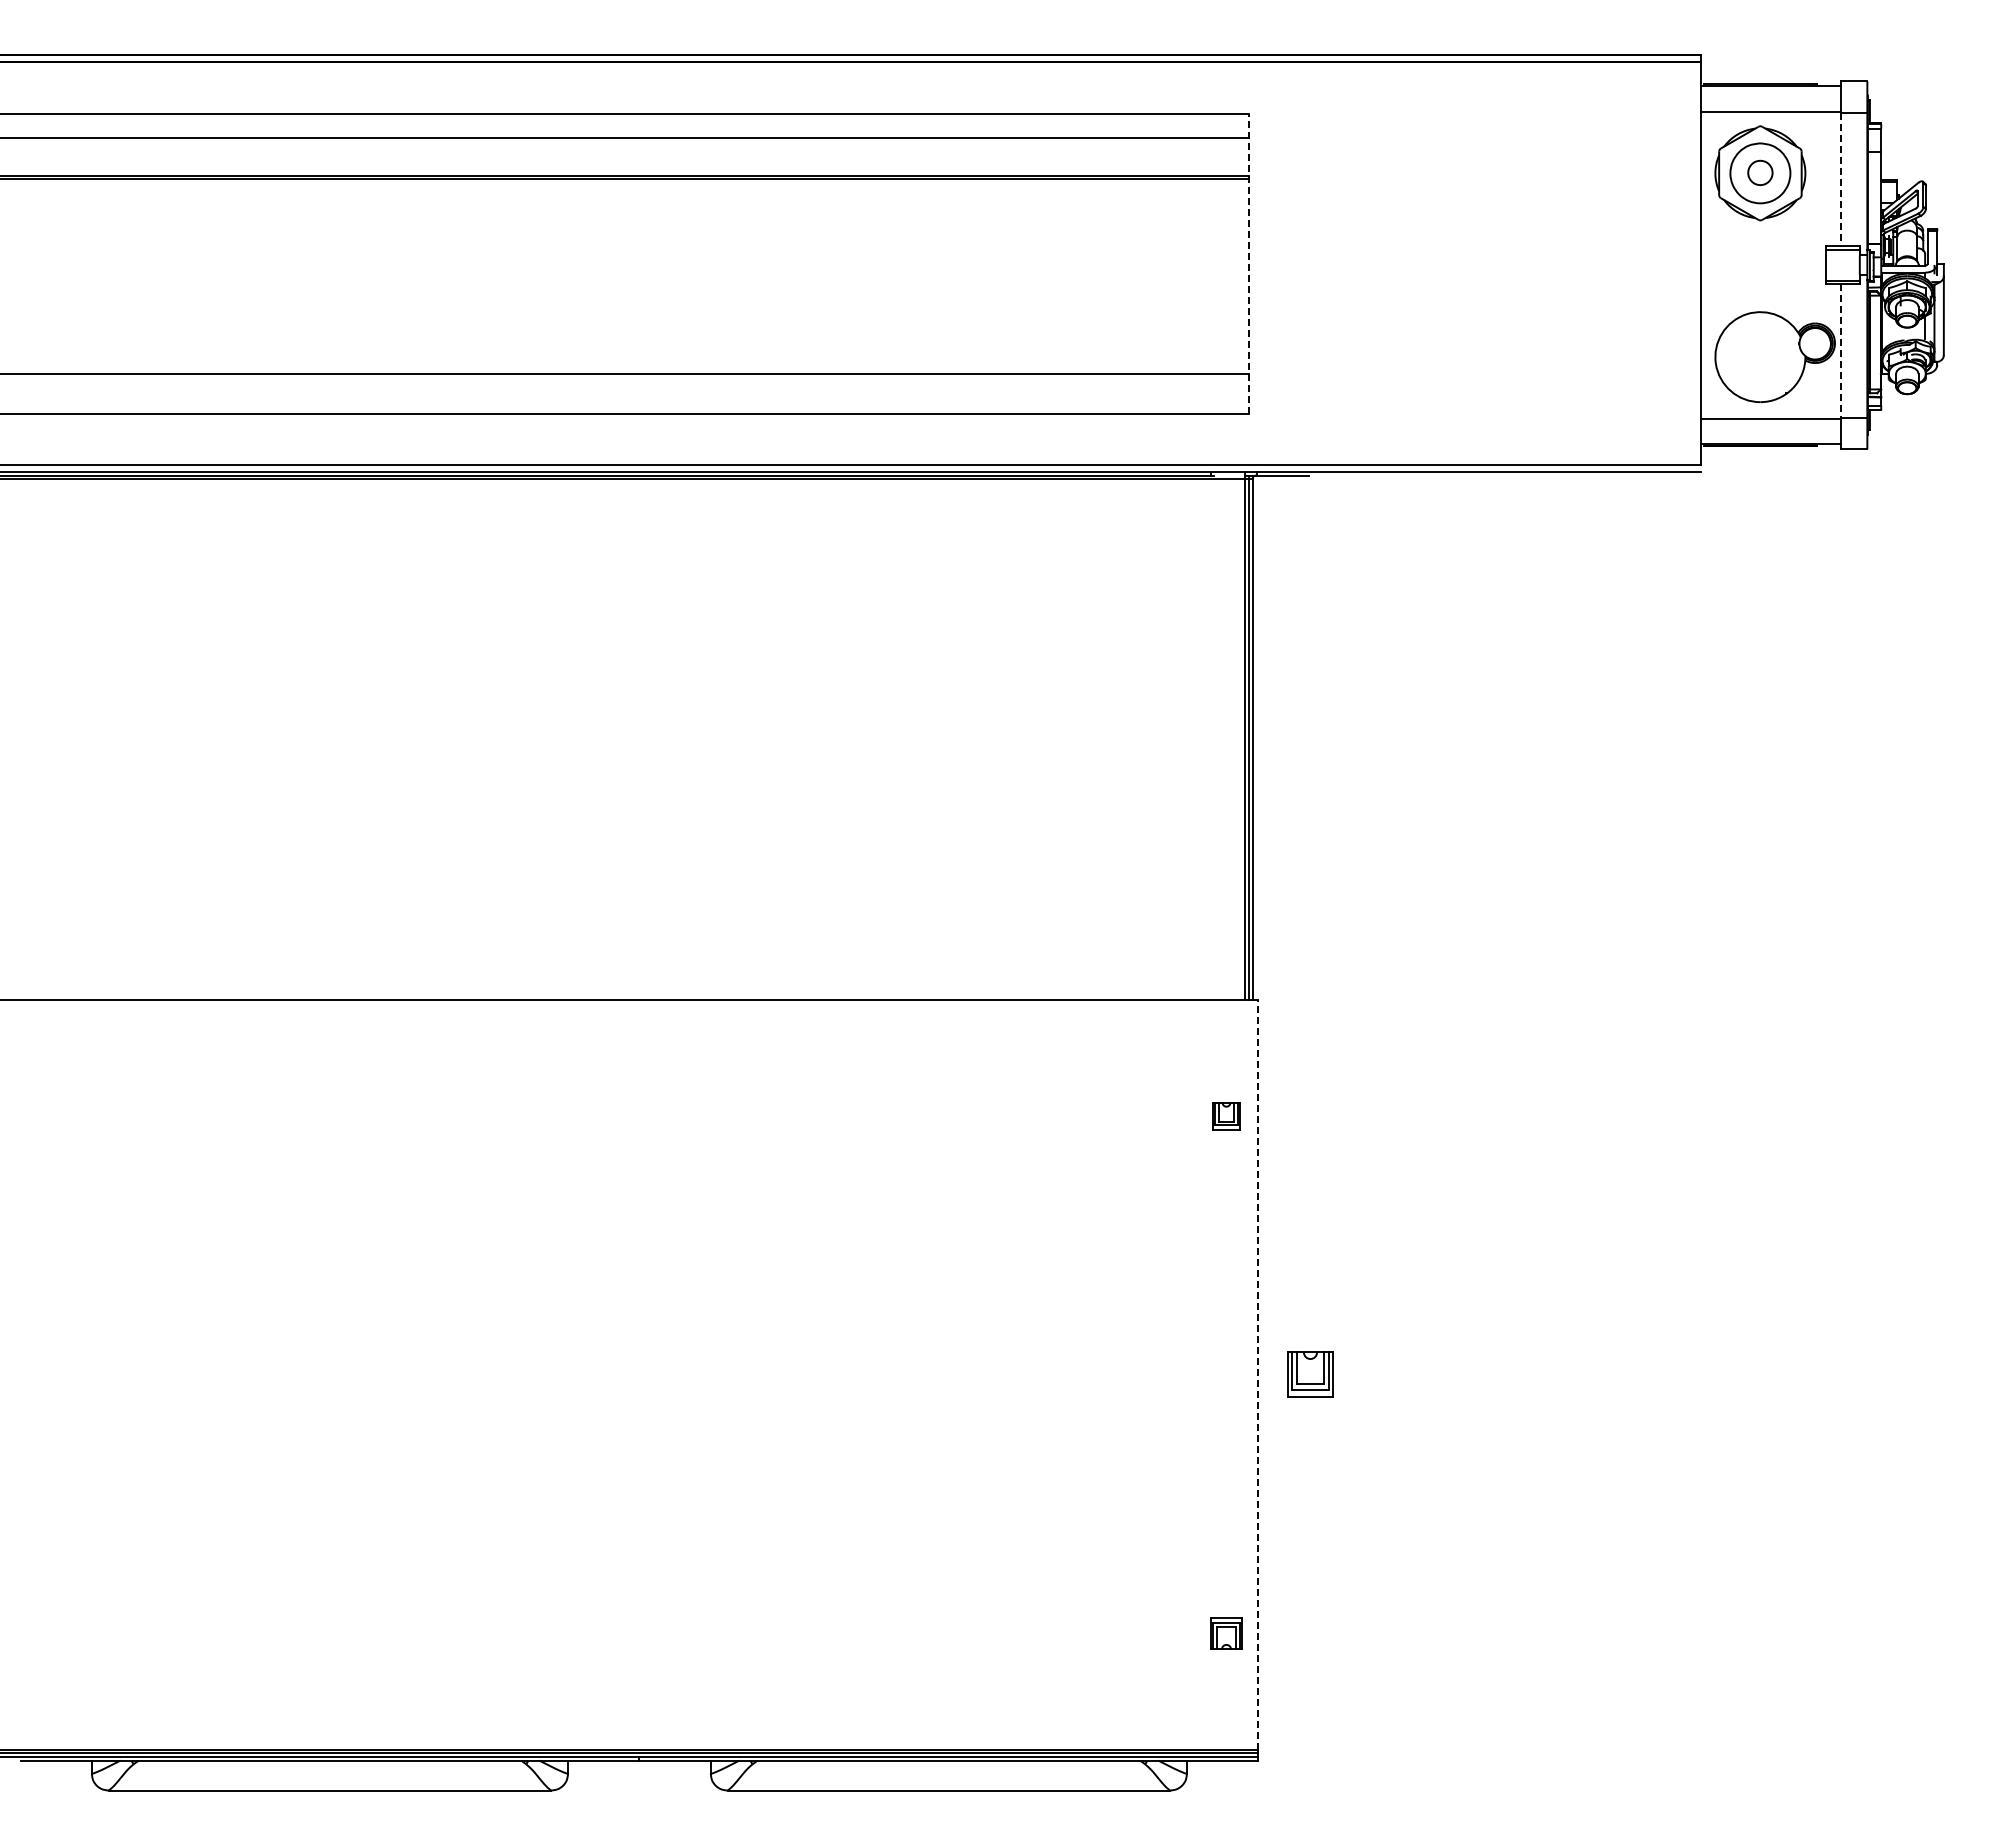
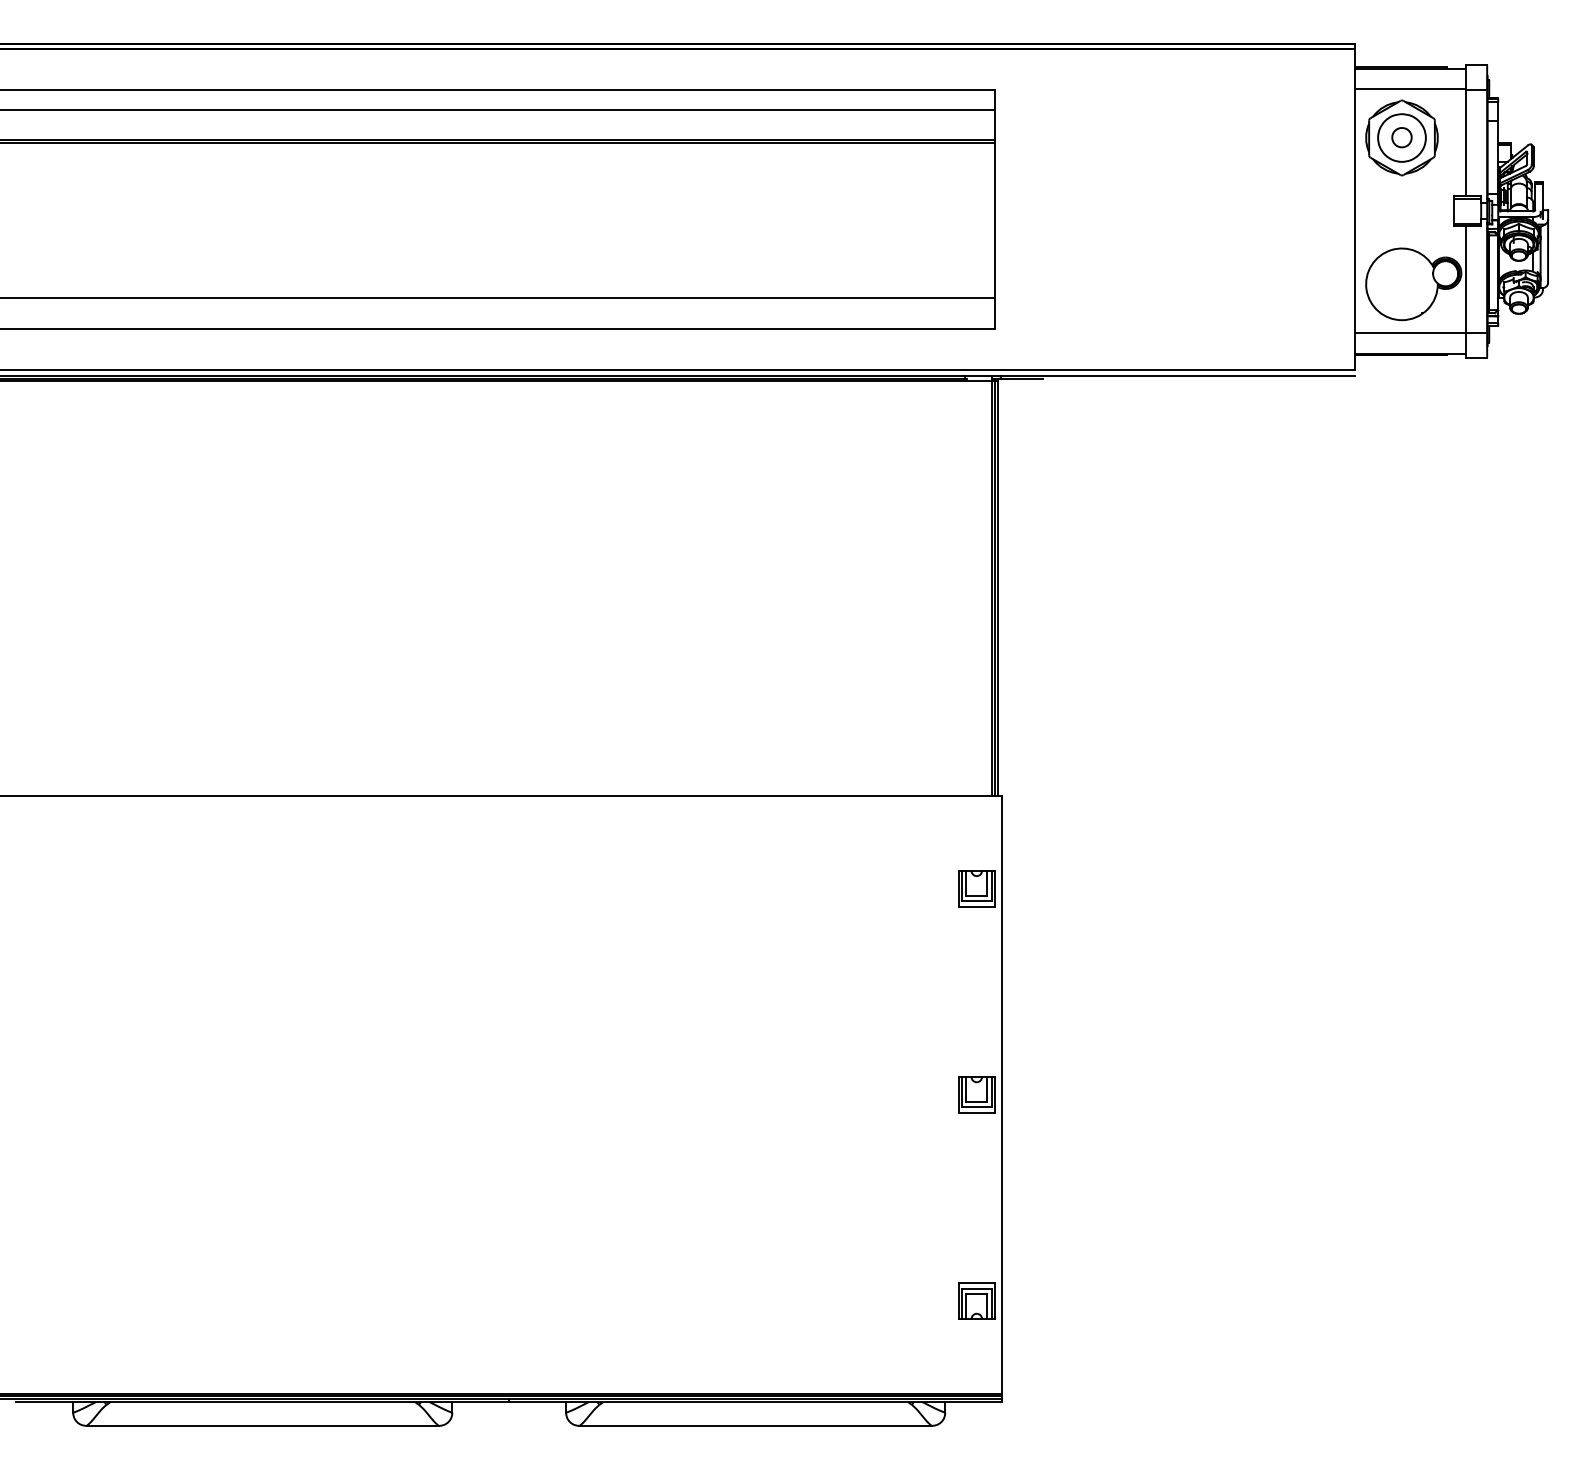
line: (1841, 179) -> (1466, 142), dashed -> solid
line: (1248, 263) -> (994, 209), dashed -> solid
line: (1841, 351) -> (1466, 279), dashed -> solid
part: (1226, 1116) -> (976, 889), size x1.67
line: (1258, 1374) -> (1002, 1094), dashed -> solid
part: (1310, 1374) -> (976, 1094), moved
part: (1226, 1633) -> (976, 1300), size x1.43

